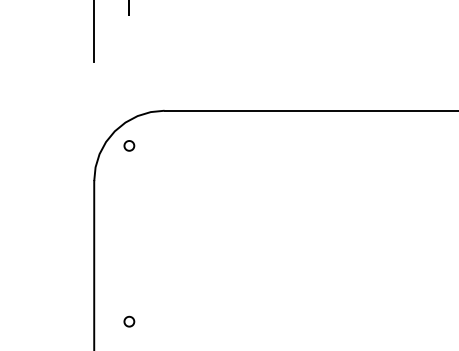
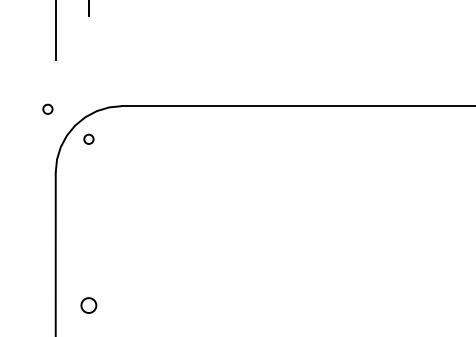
part: (85, 113) -> (47, 108), added
part: (128, 320) -> (88, 304), size x1.6

